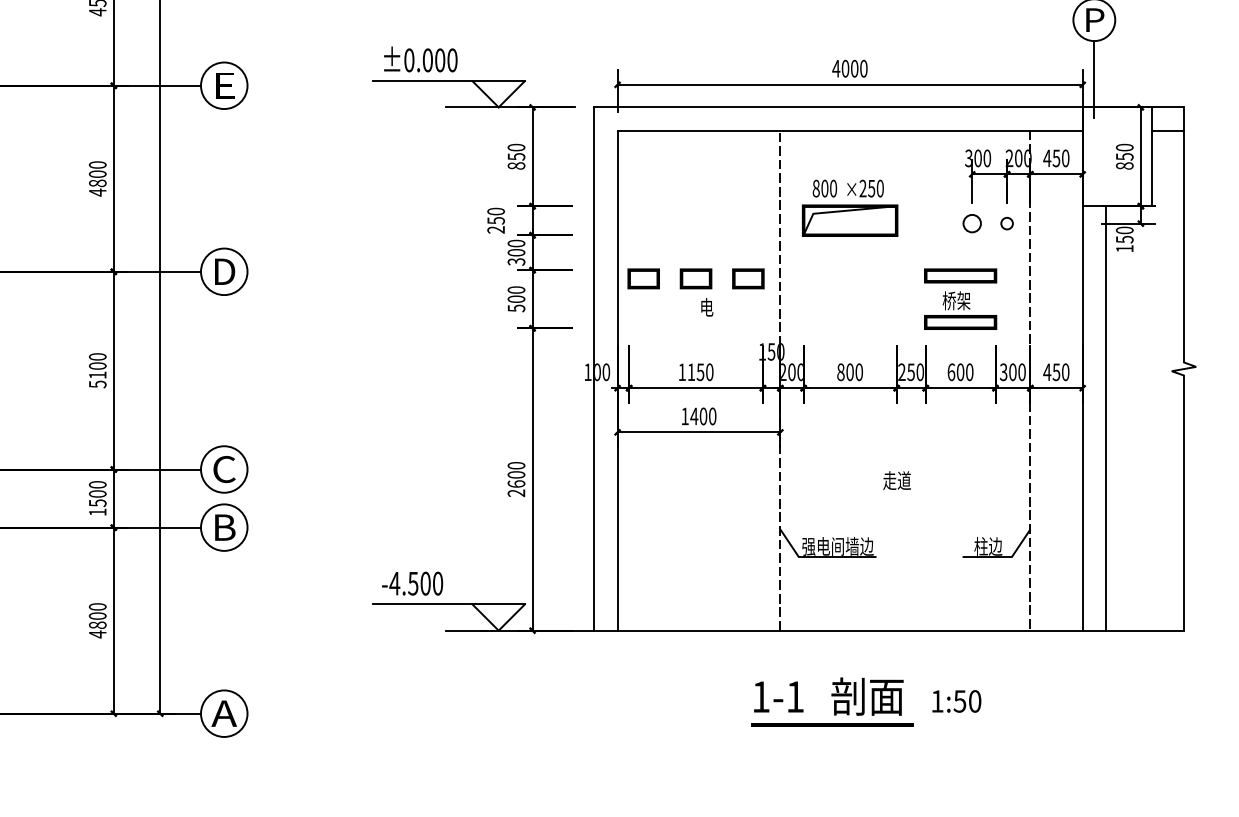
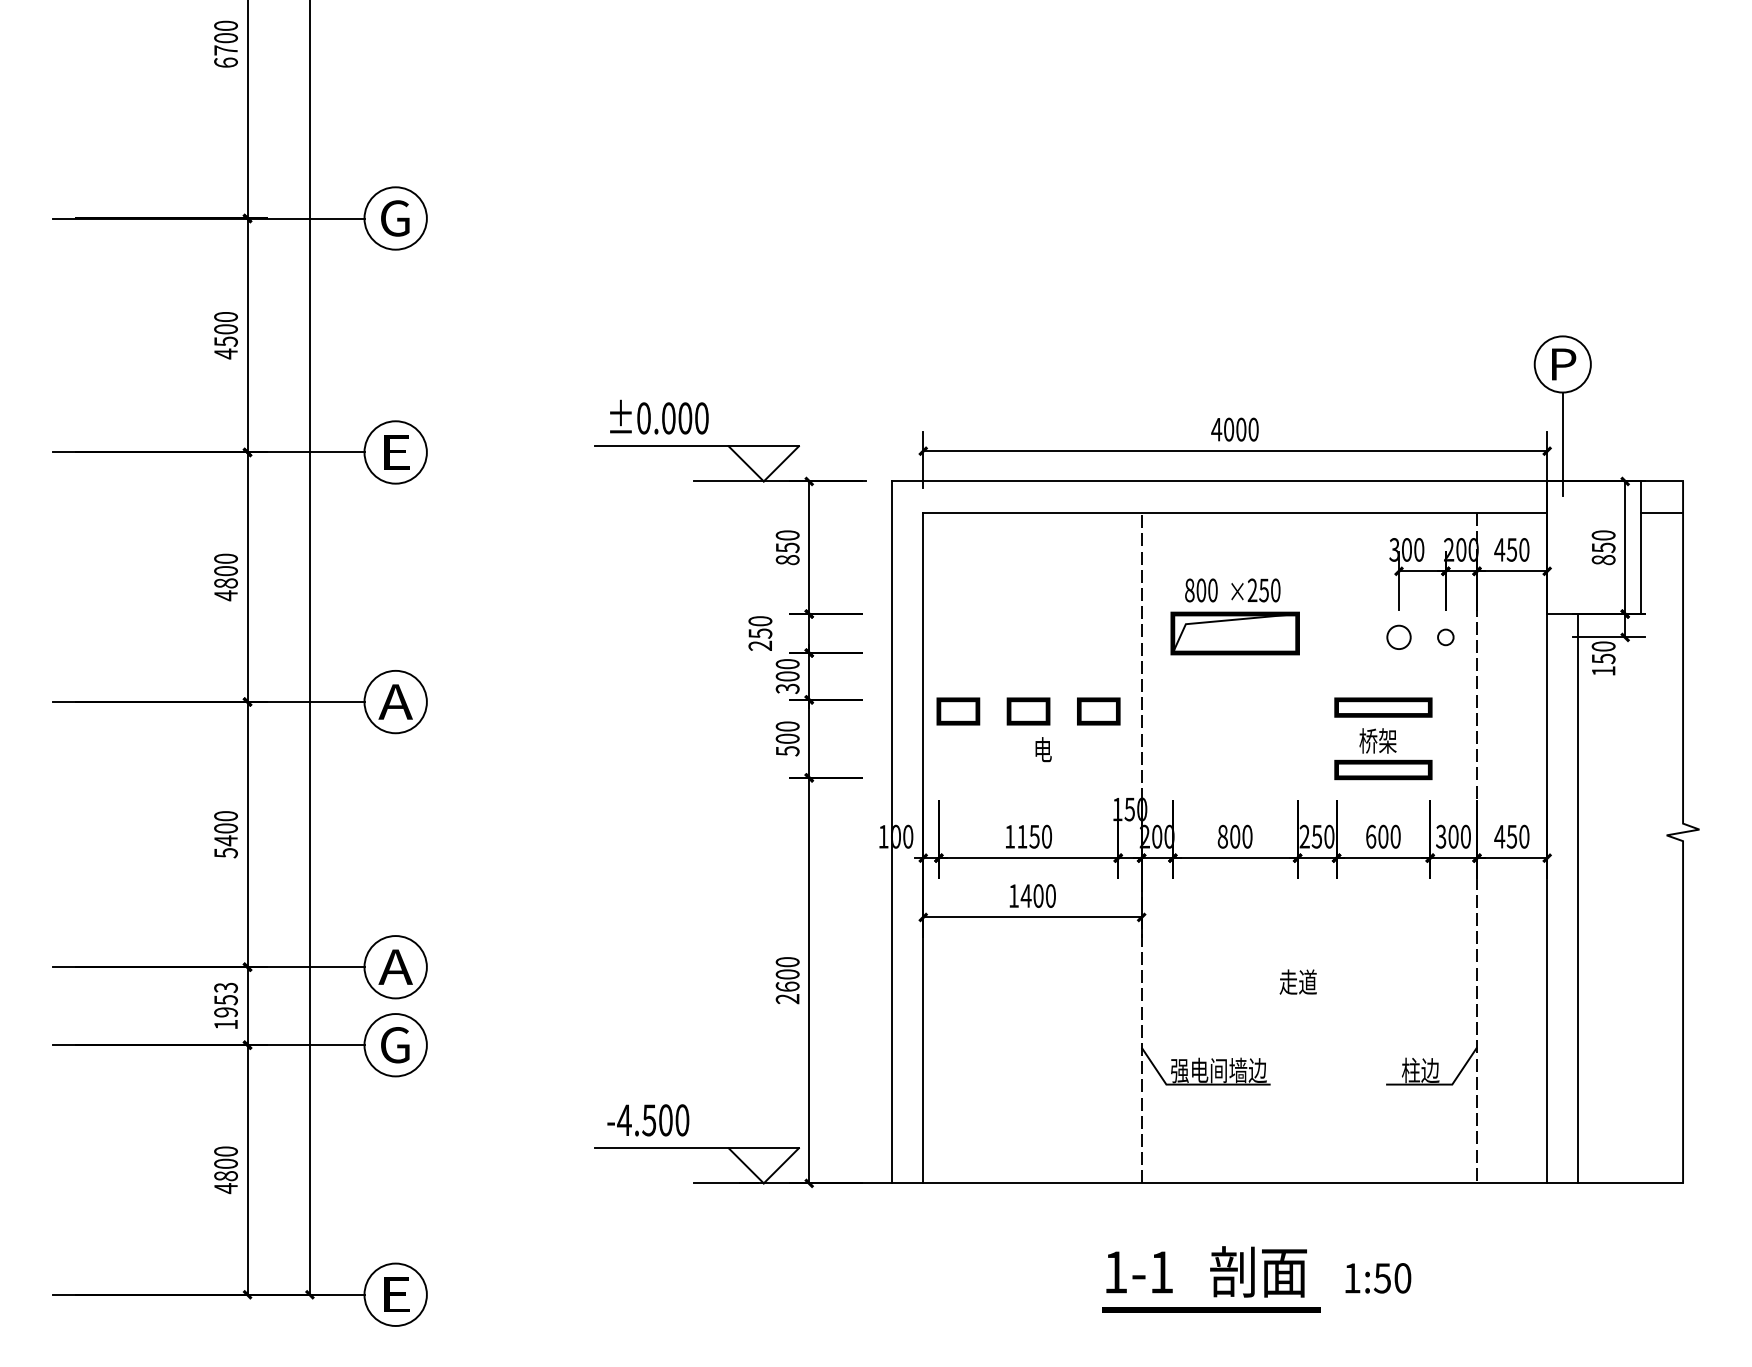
text: (224, 271) -> (395, 701), D -> A
text: (97, 375) -> (225, 840), 5100 -> 5400
text: (224, 469) -> (395, 967), C -> A
text: (97, 493) -> (225, 999), 1500 -> 1953
text: (224, 527) -> (395, 1045), B -> G
text: (224, 713) -> (395, 1294), A -> E

